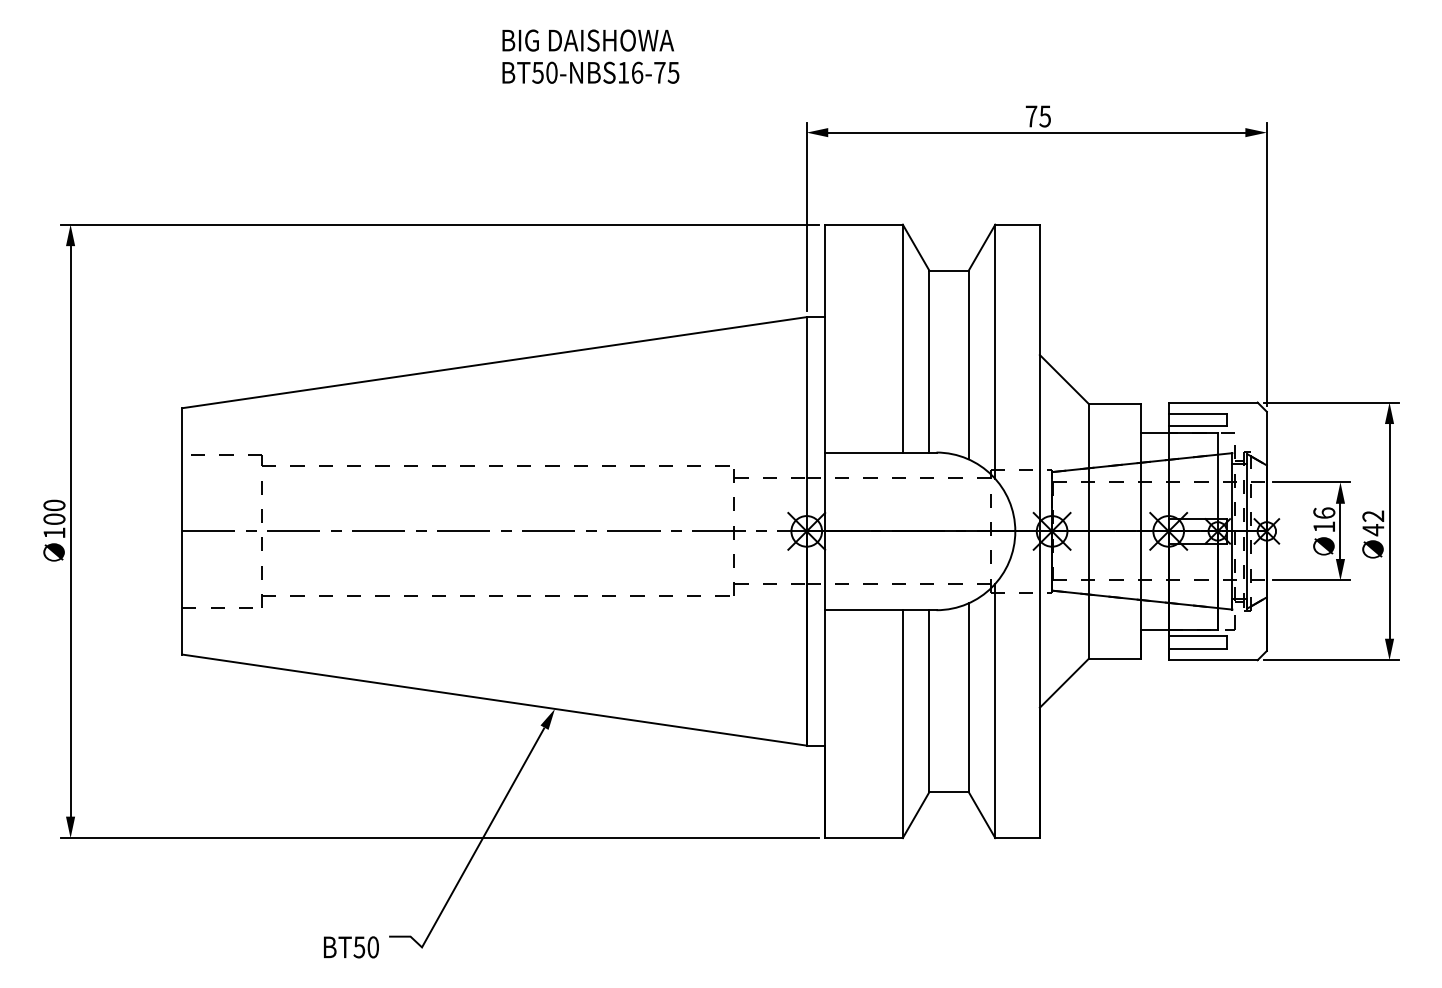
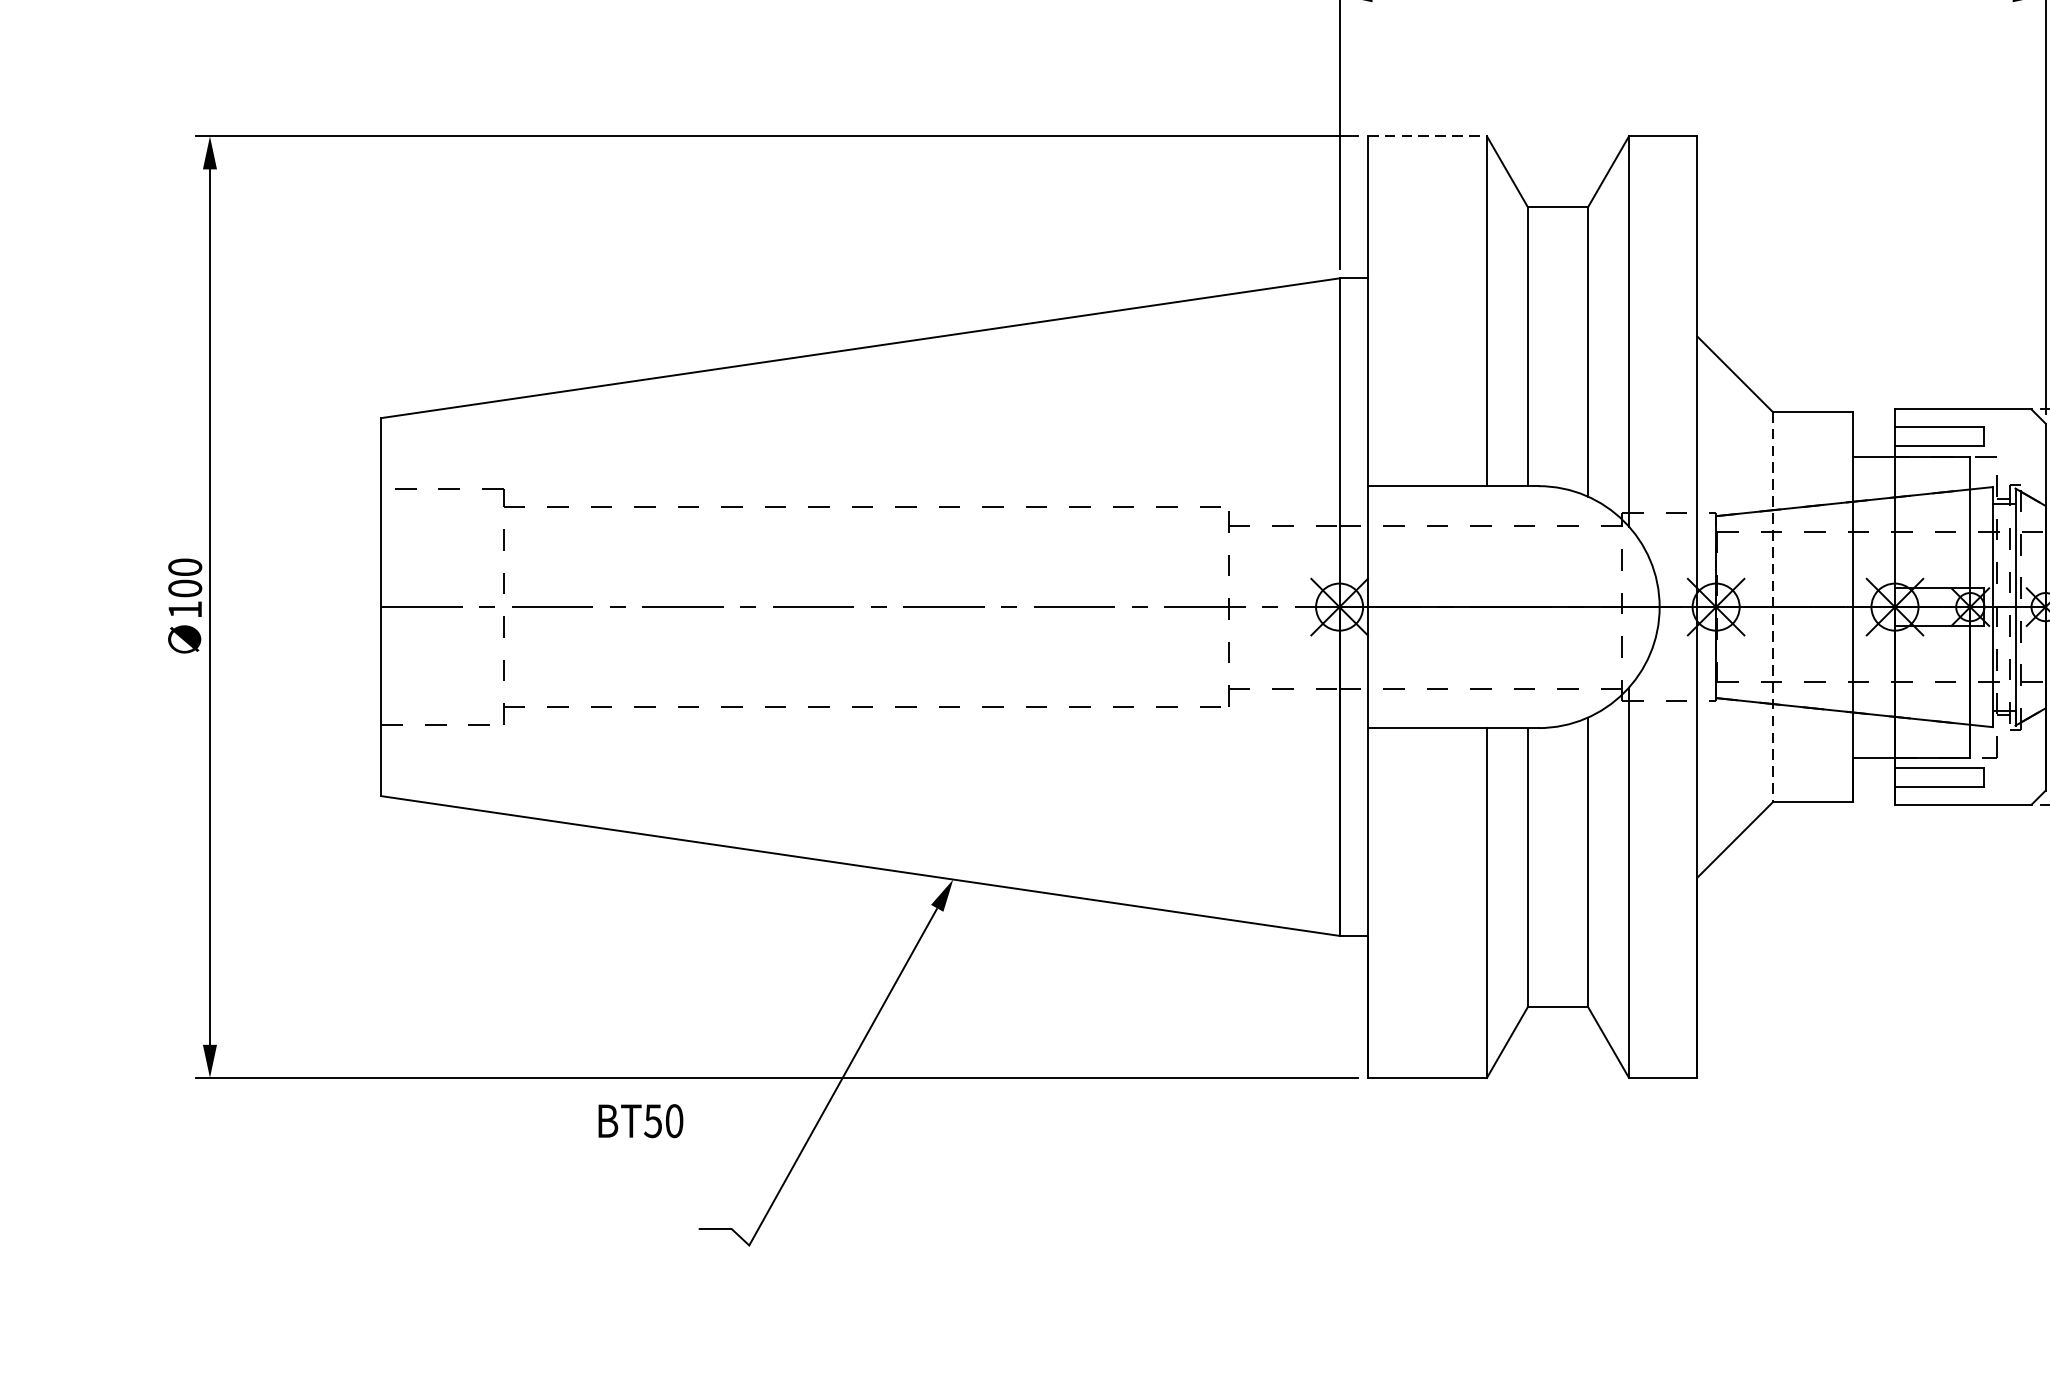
line: (863, 224) -> (1426, 136), solid -> dashed
line: (1088, 531) -> (1771, 607), solid -> dashed
text: (351, 947) -> (641, 1121), moved

